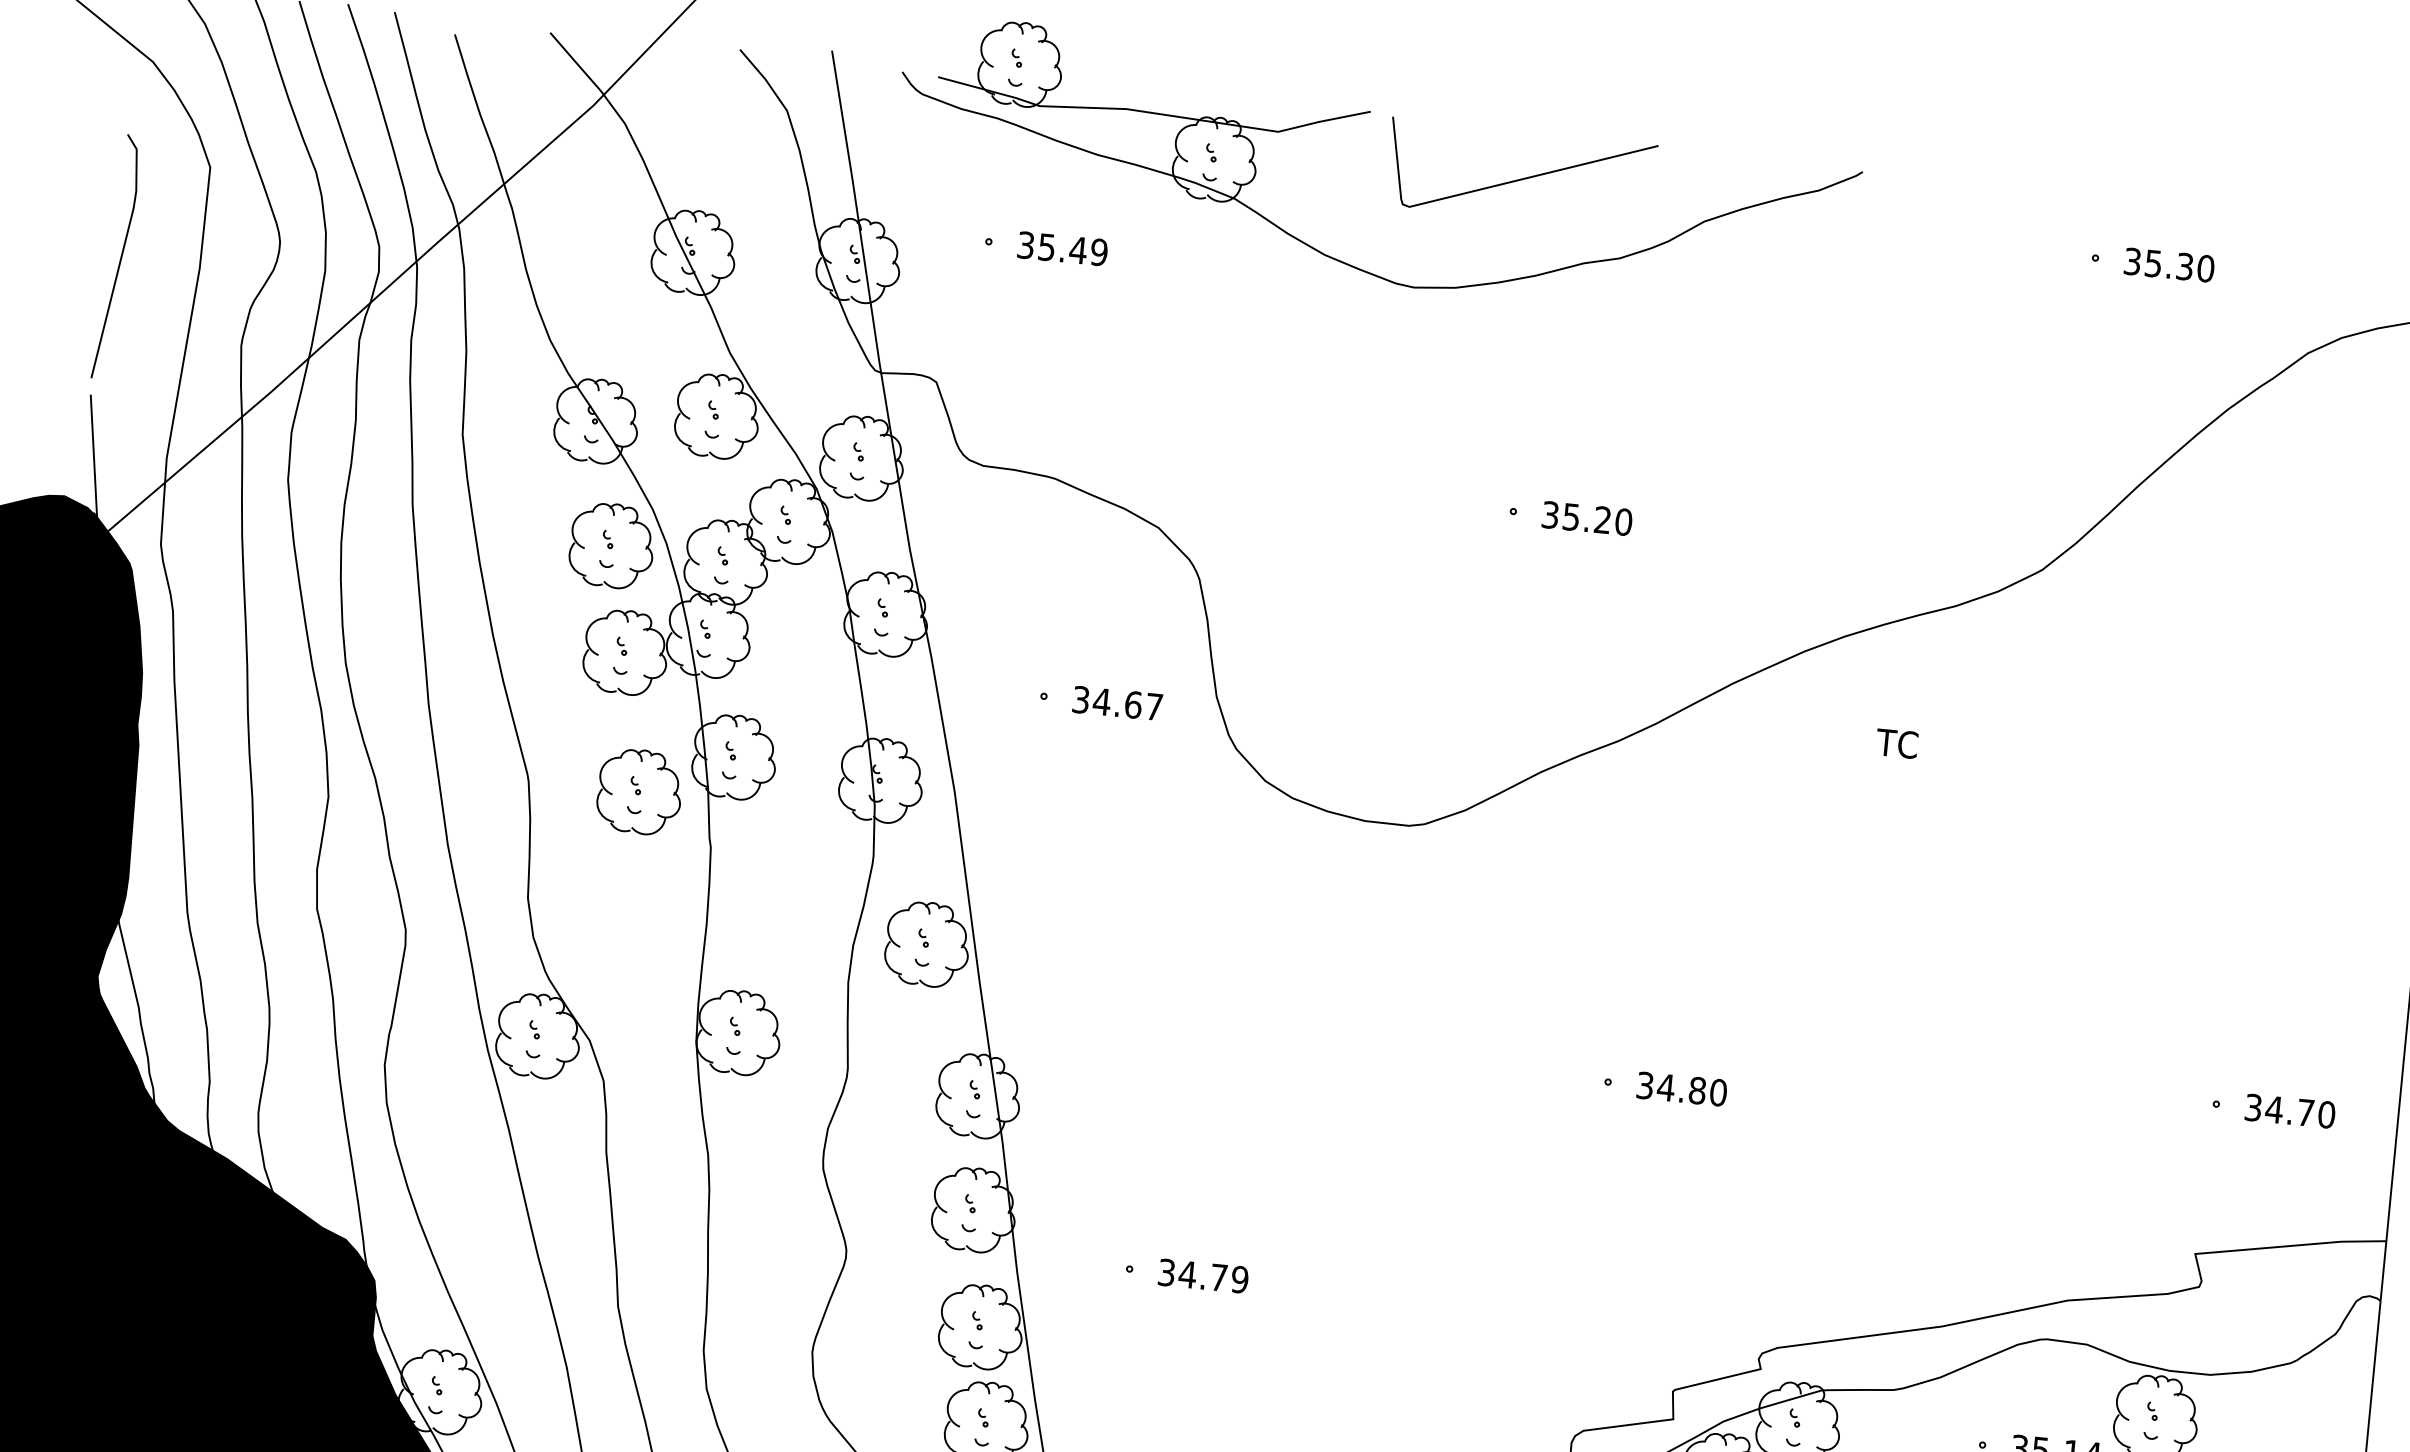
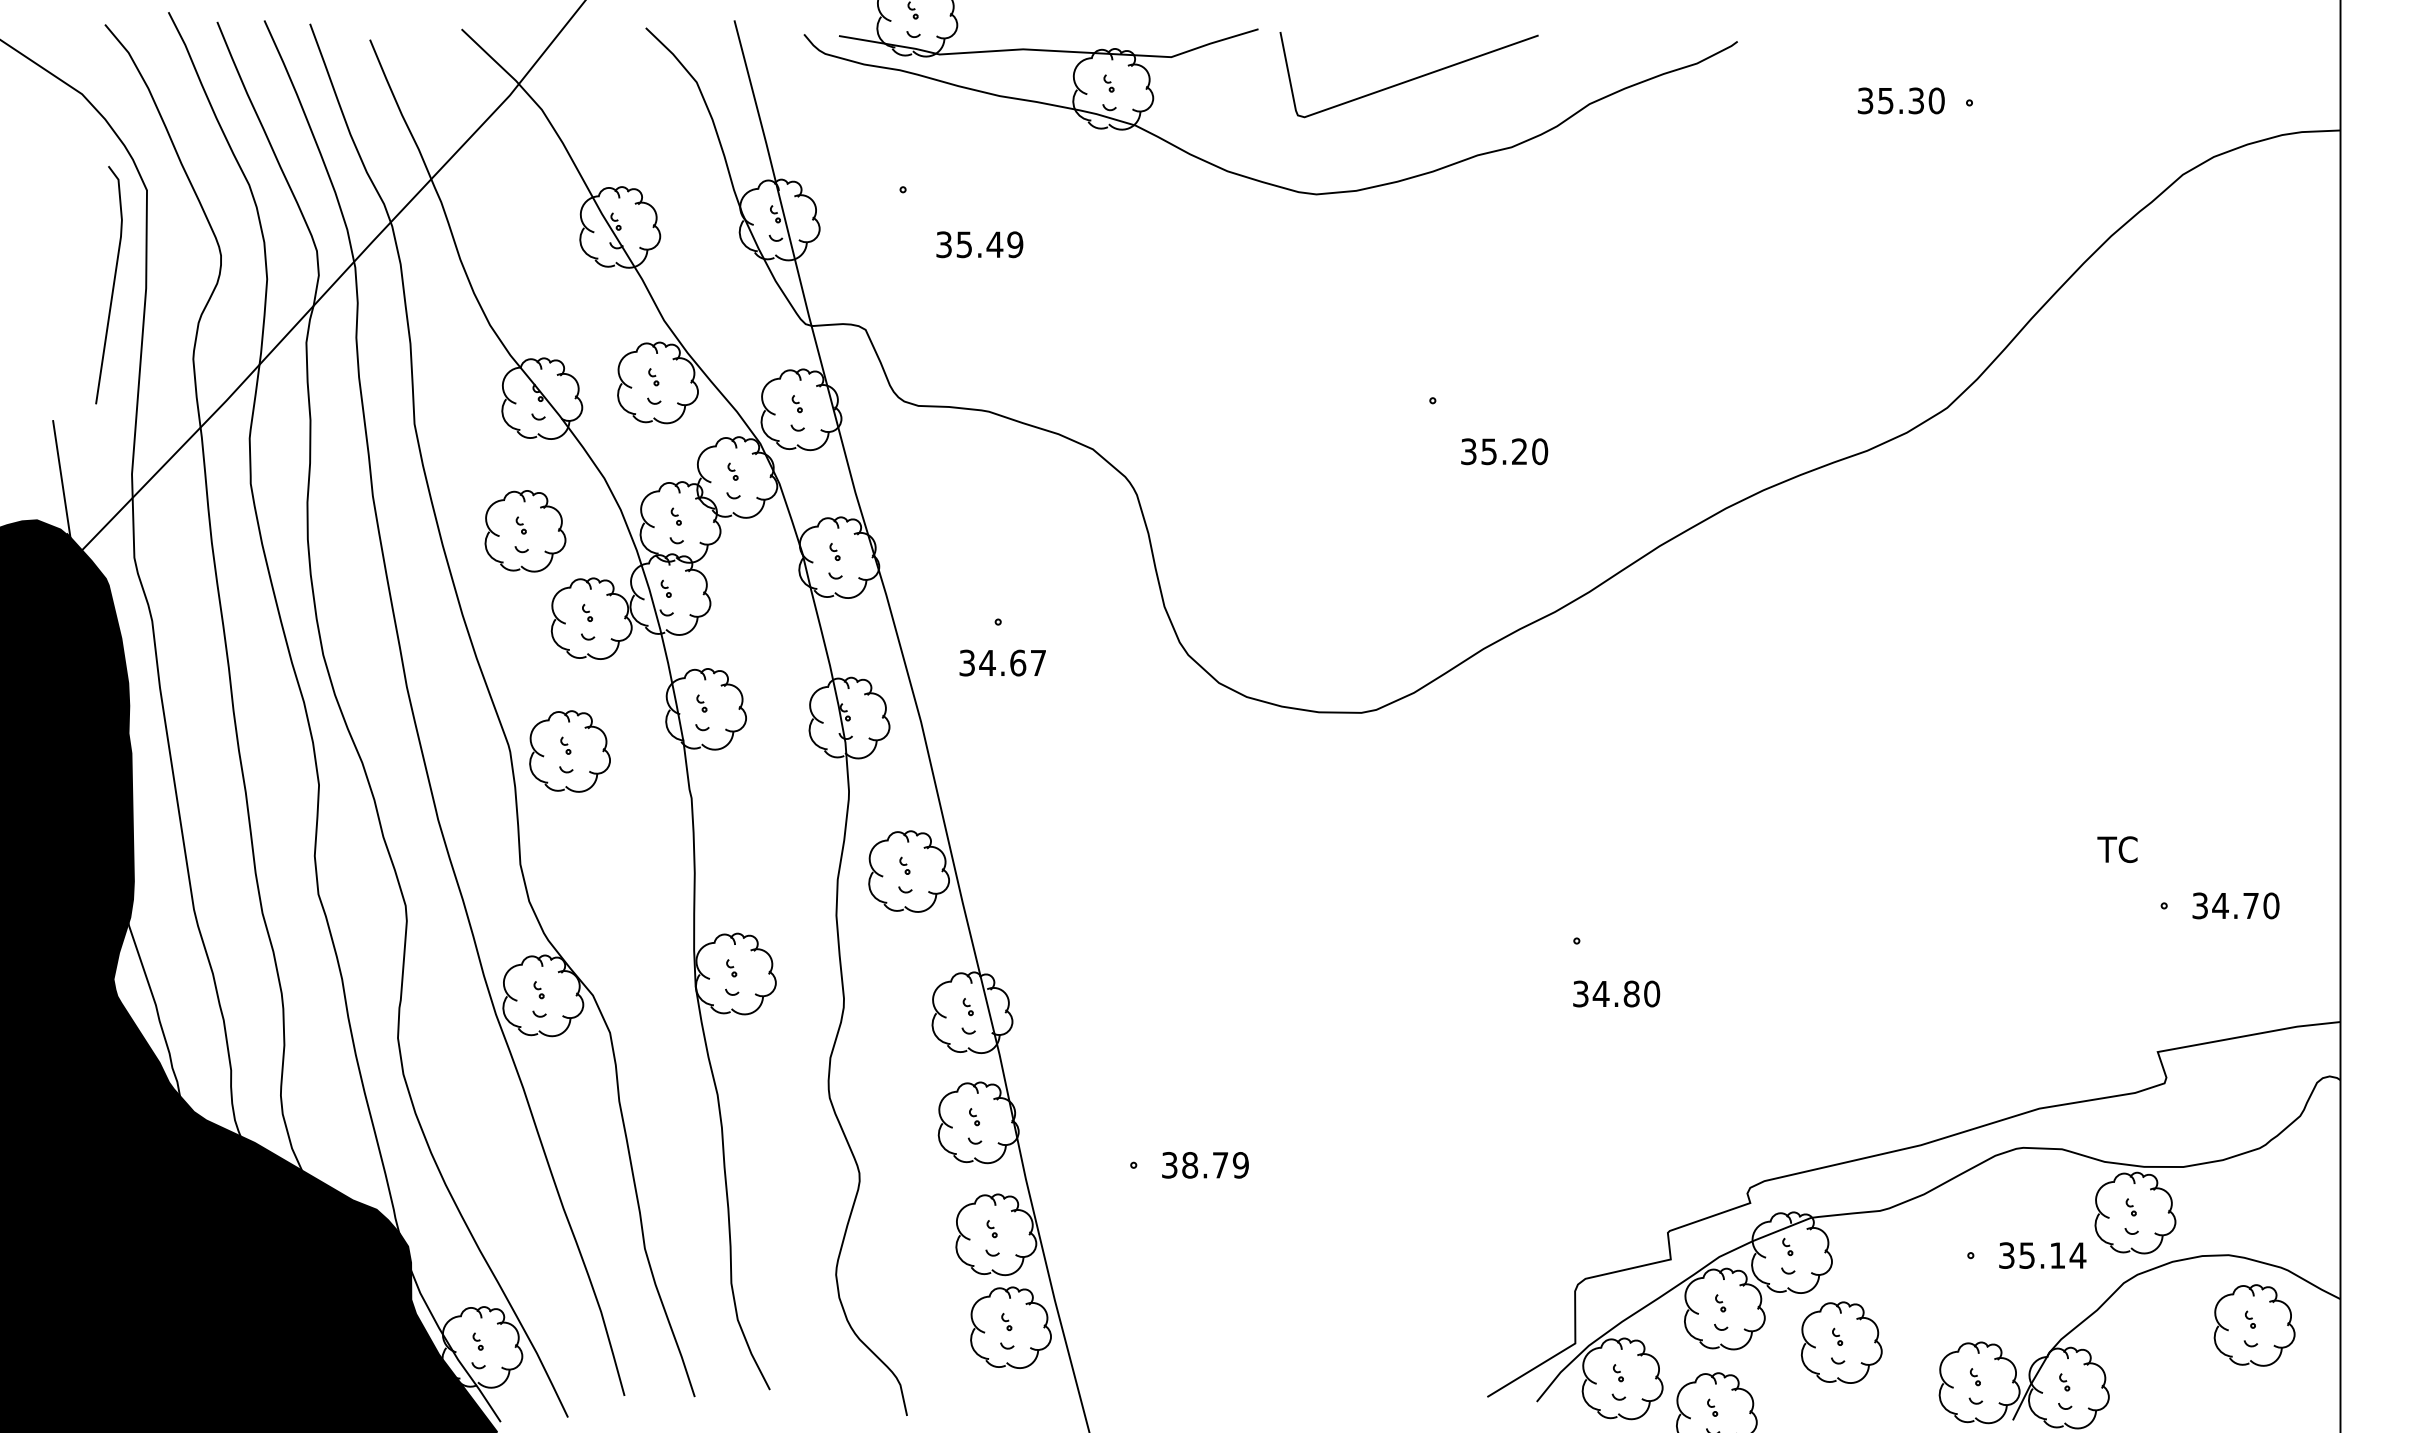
text: (1062, 248) -> (979, 244), moved
line: (120, 257) -> (112, 285), moved
text: (2169, 264) -> (1901, 100), moved
text: (1587, 518) -> (1504, 451), moved
part: (611, 546) -> (525, 531), moved
text: (1117, 702) -> (1002, 662), moved
text: (1897, 743) -> (2117, 849), moved
part: (639, 791) -> (569, 751), moved
text: (1681, 1088) -> (1616, 993), moved
text: (1187, 1274) -> (1189, 1165), 34.79 -> 38.79

